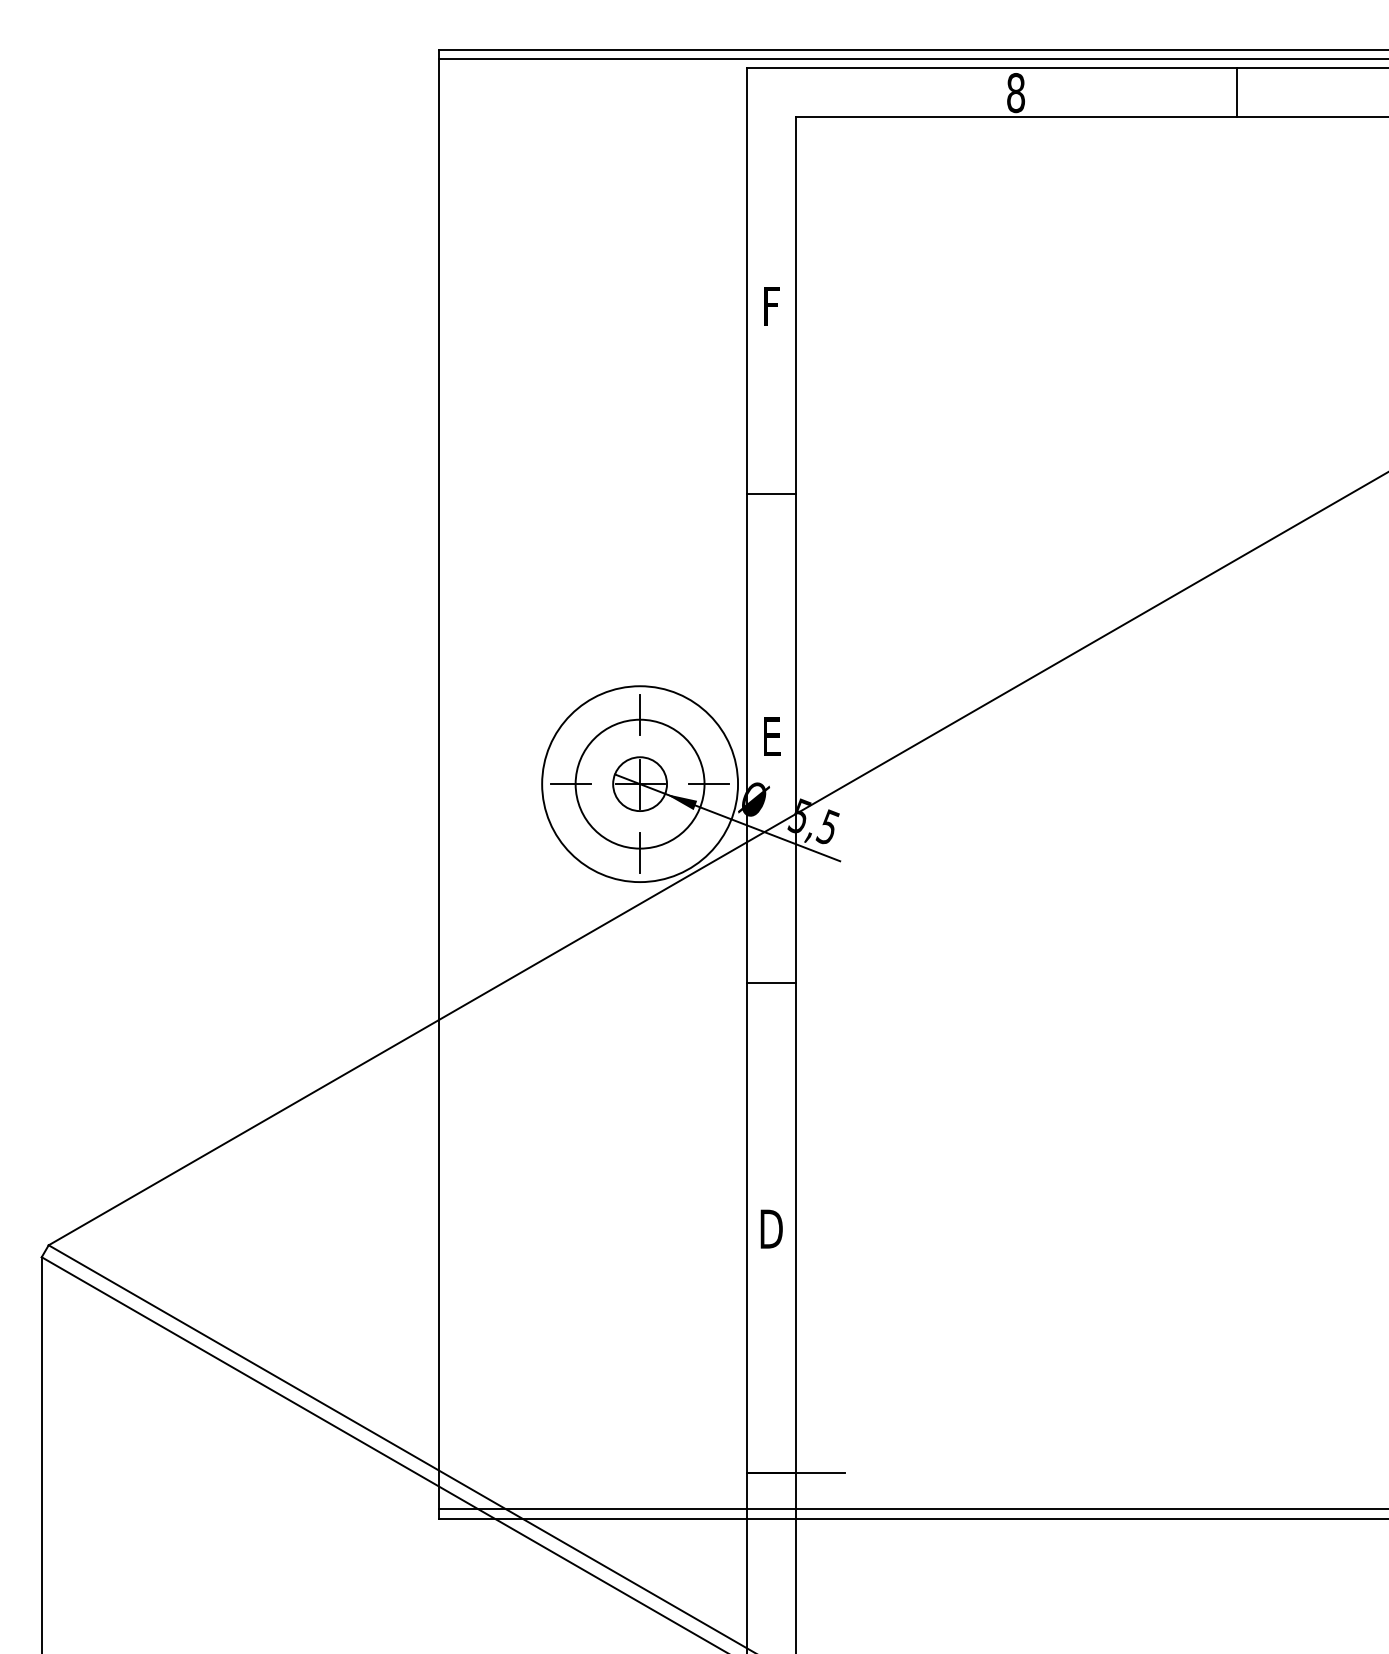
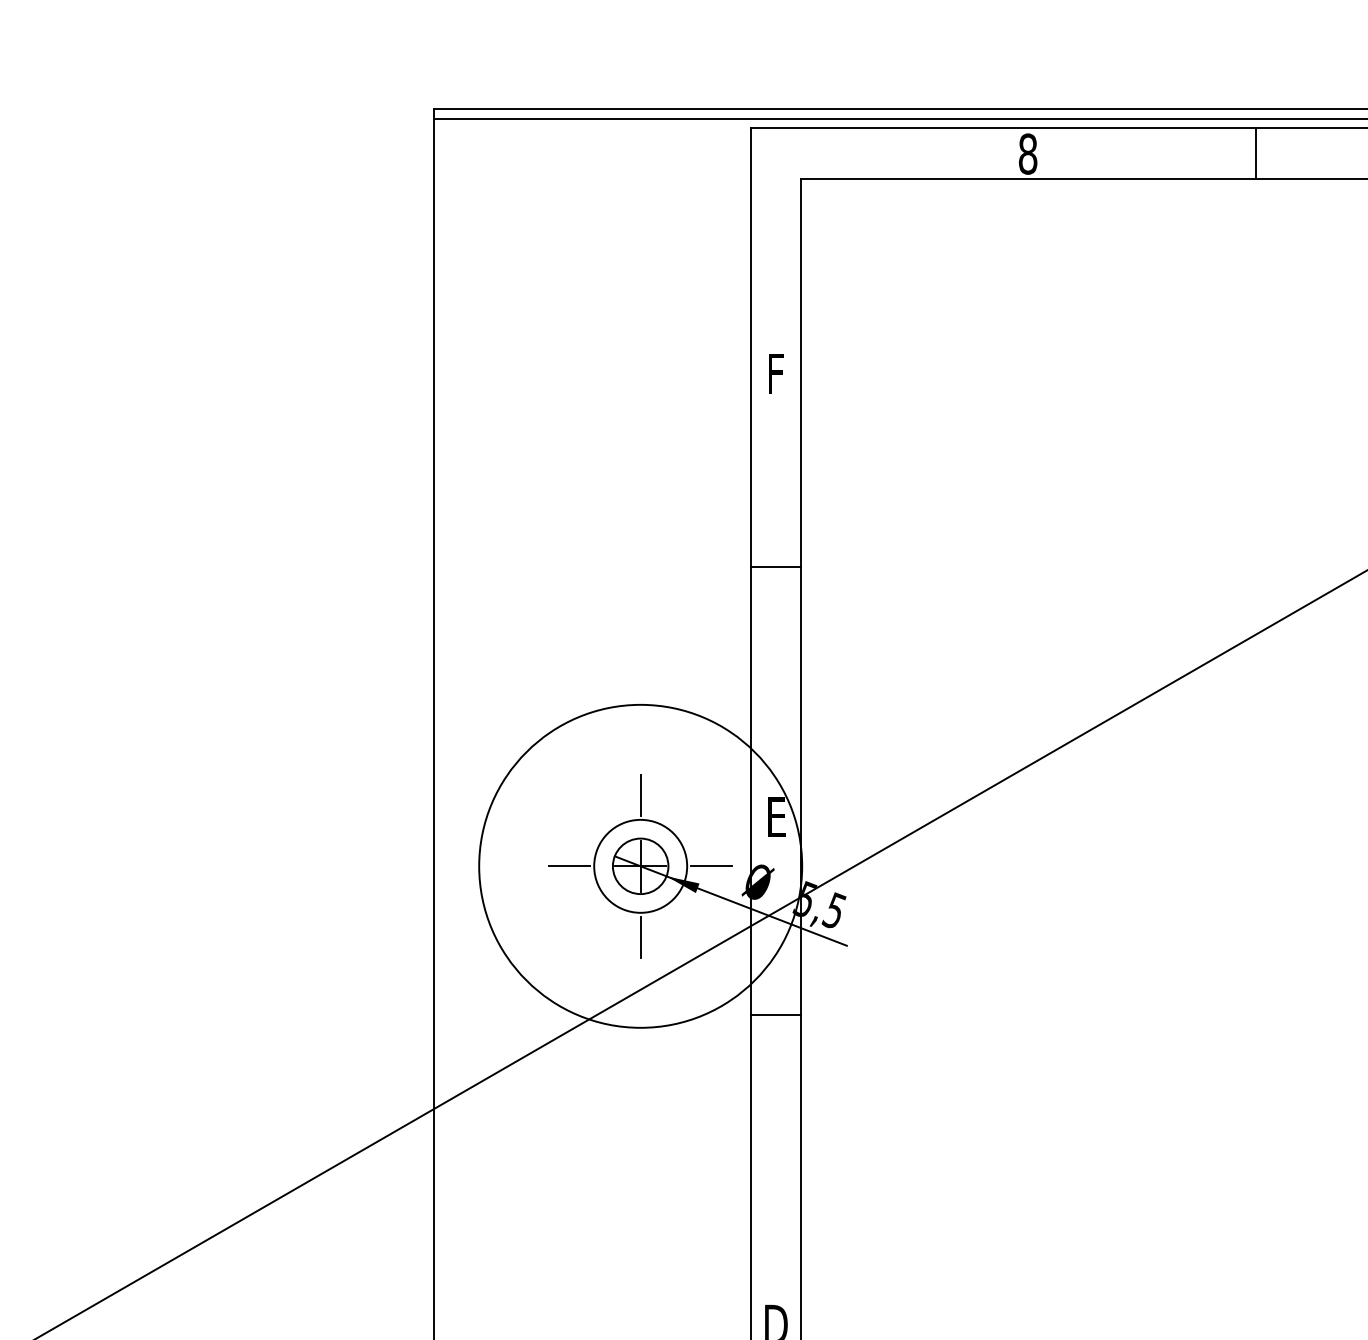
circle: (639, 783) -> (640, 865), size x0.7
circle: (640, 784) -> (641, 866), size x1.6
line: (771, 983) -> (776, 1015), moved

